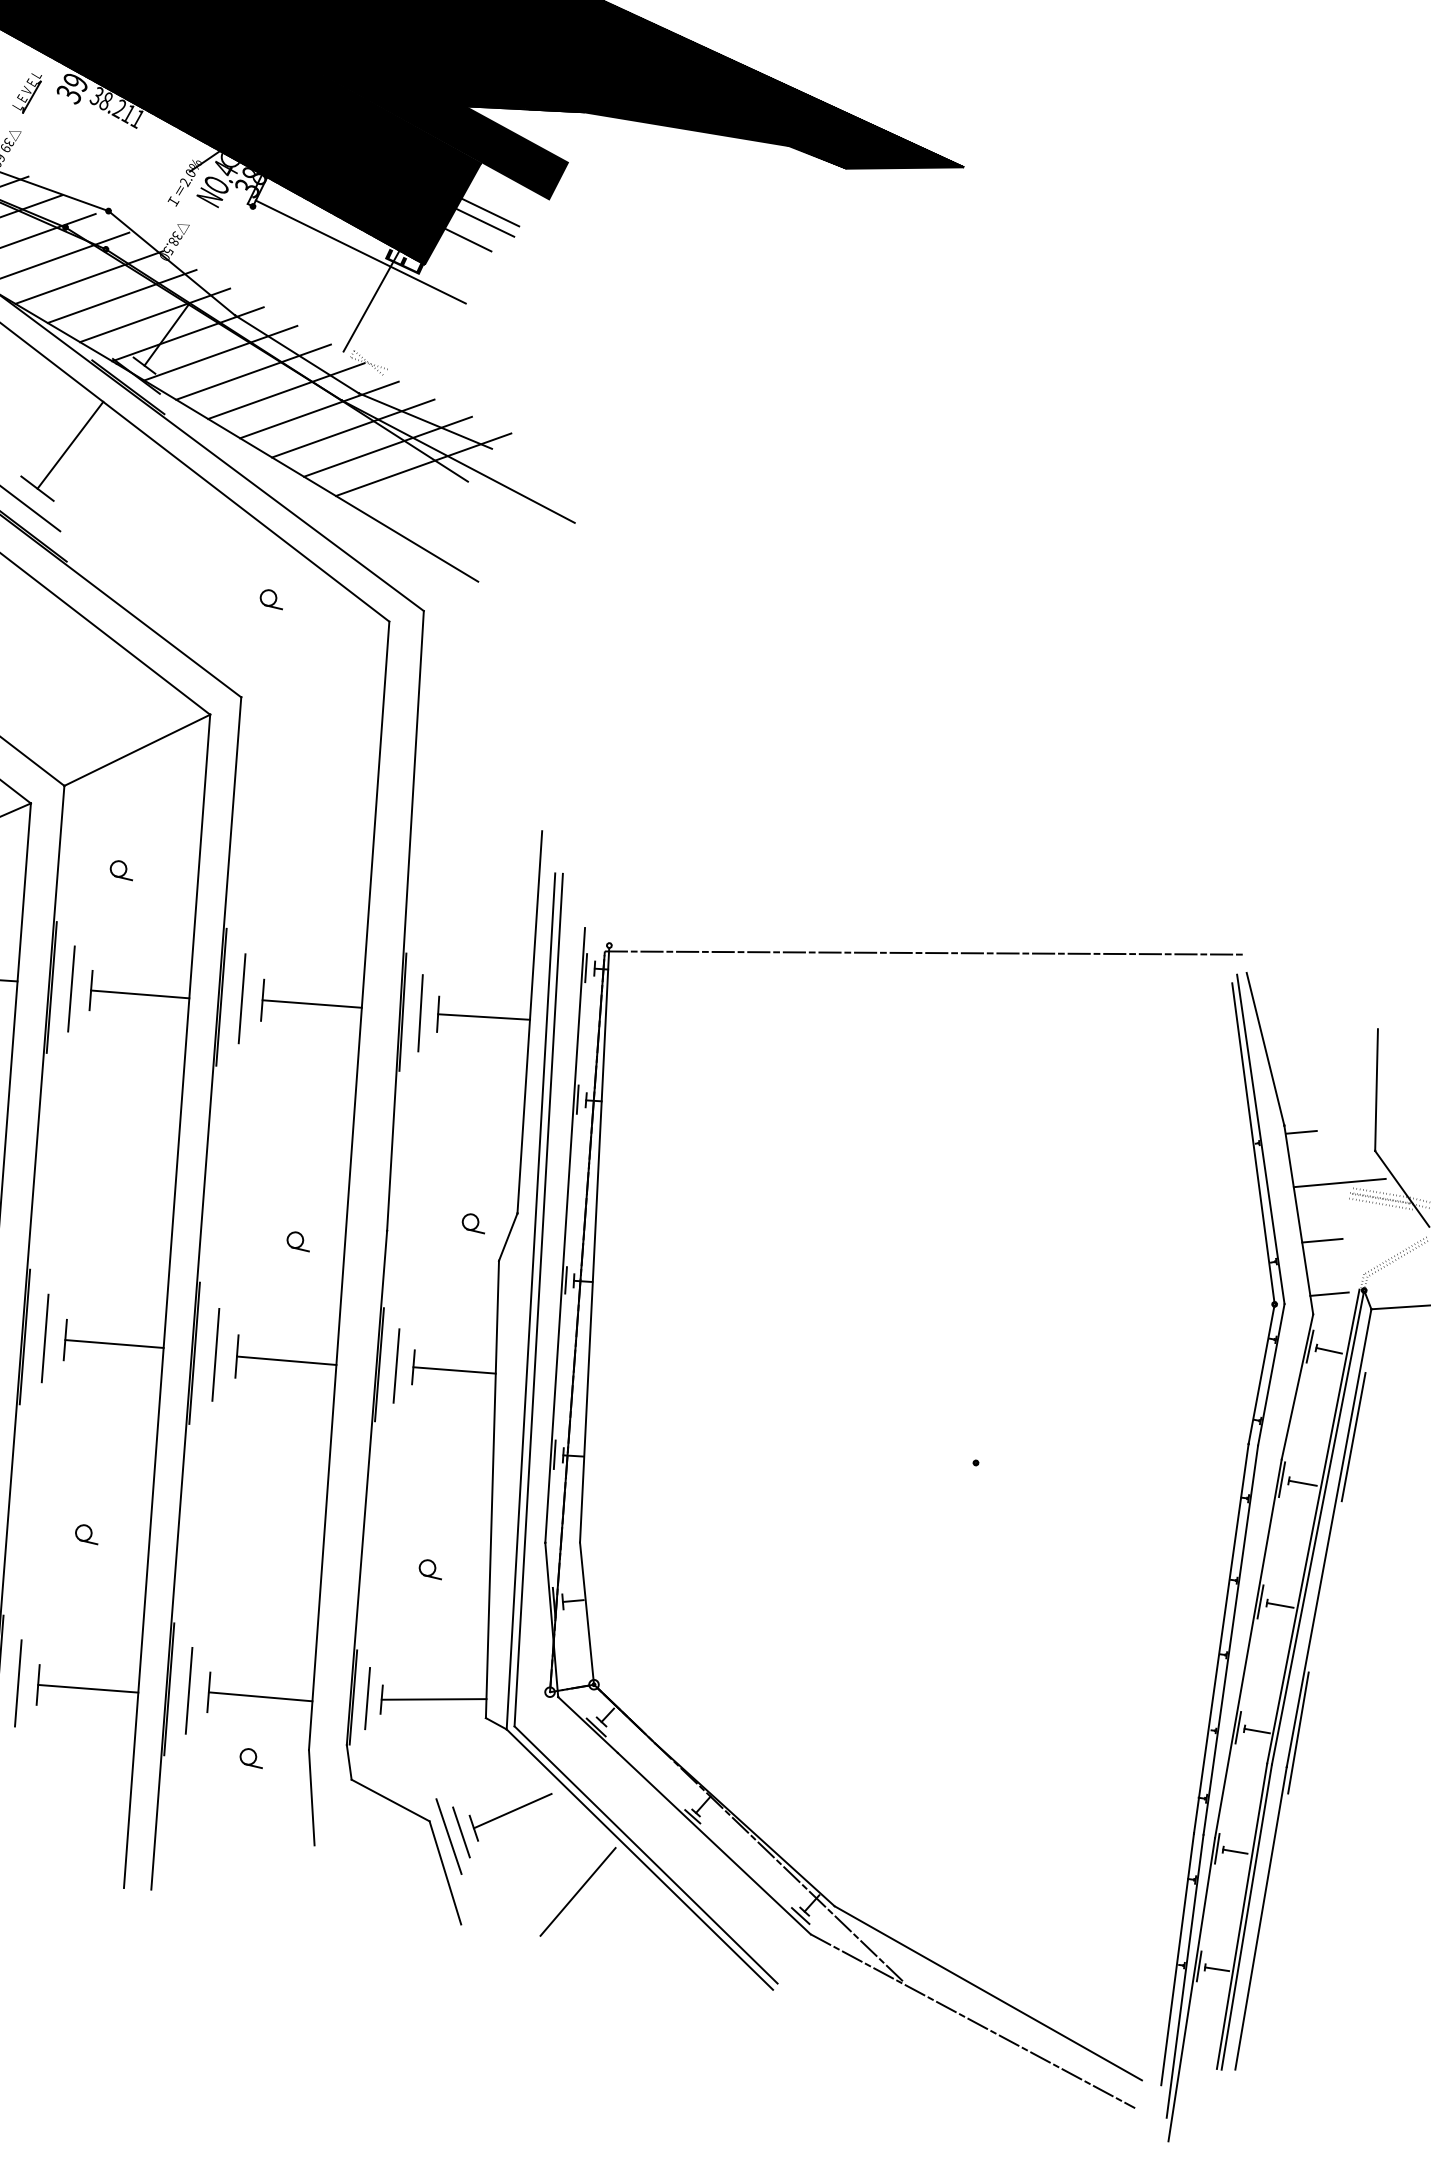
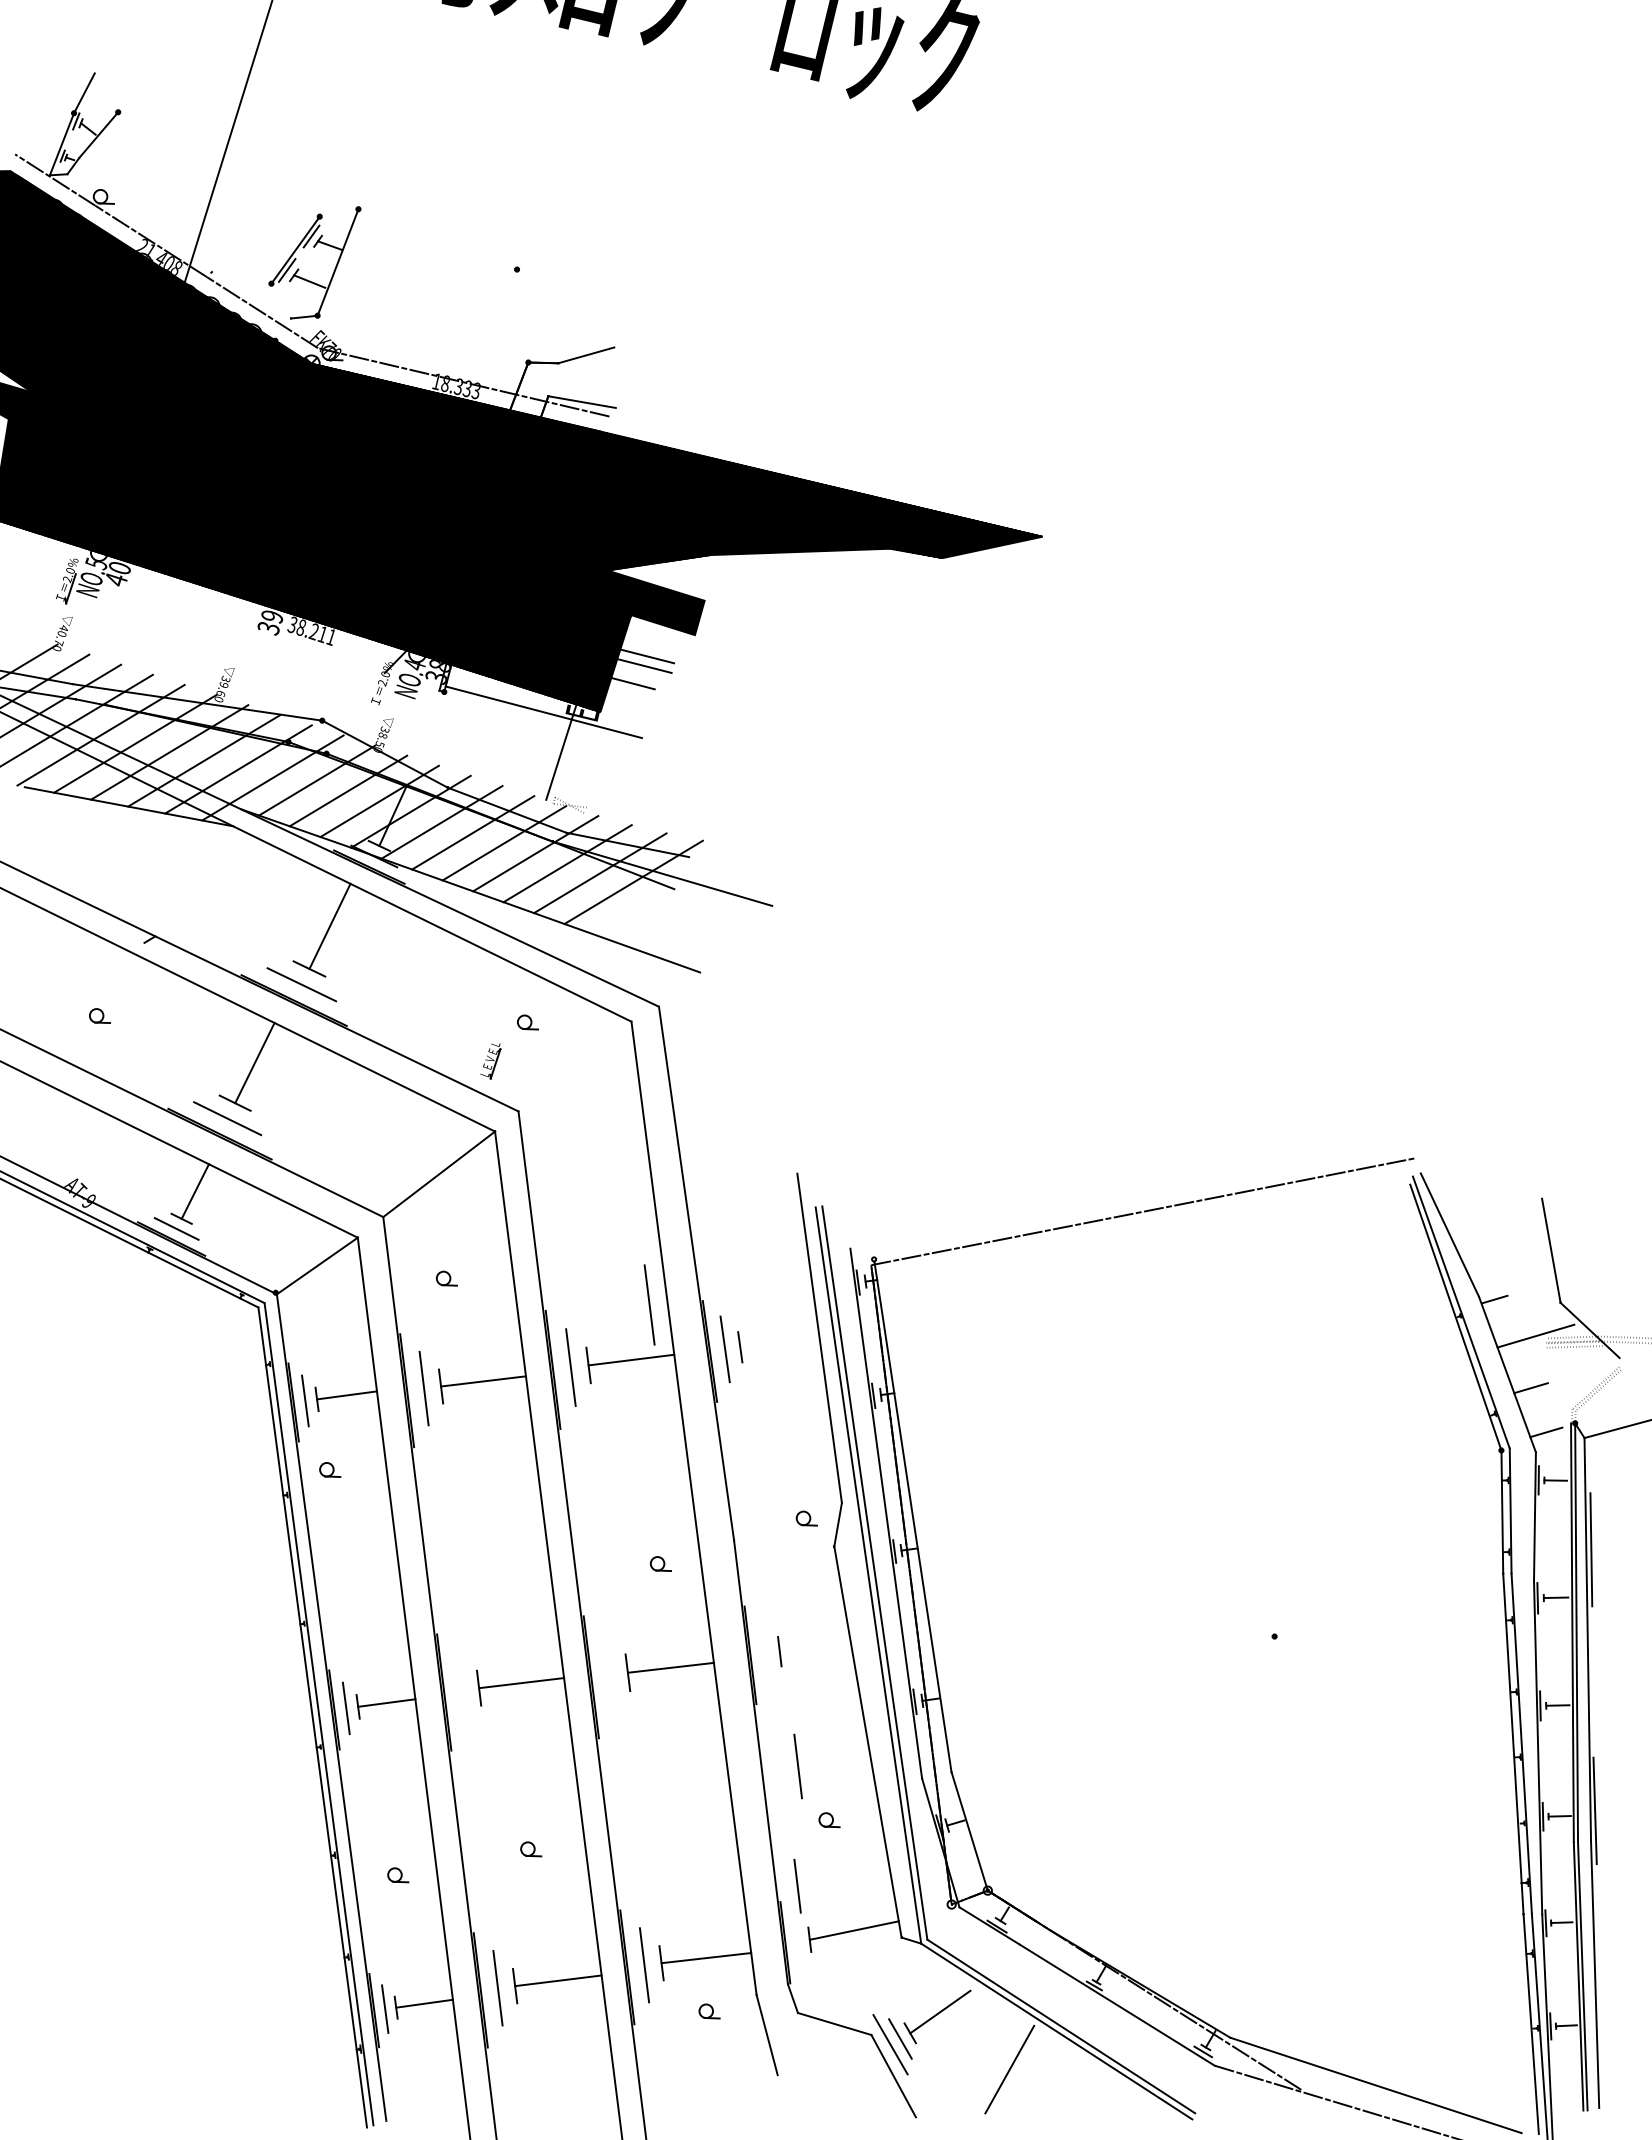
part: (26, 93) -> (490, 1061), moved
line: (483, 1016) -> (779, 1341), removed
line: (45, 1337) -> (461, 1689), removed
line: (215, 1354) -> (649, 1304), moved
line: (395, 1365) -> (797, 1766), moved
line: (453, 1369) -> (814, 1646), removed
line: (367, 1697) -> (797, 1885), moved

